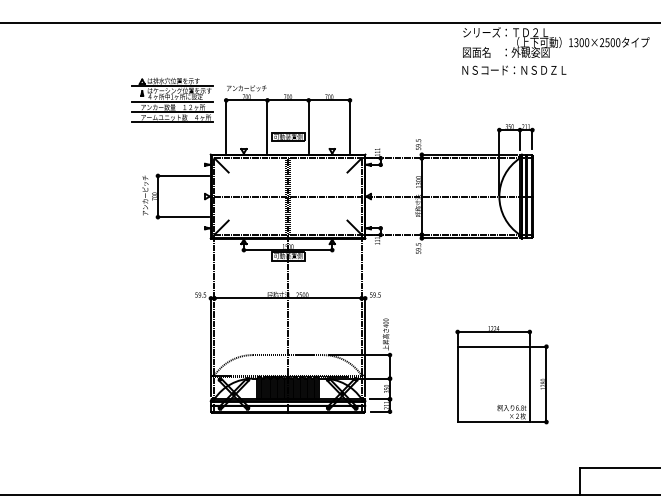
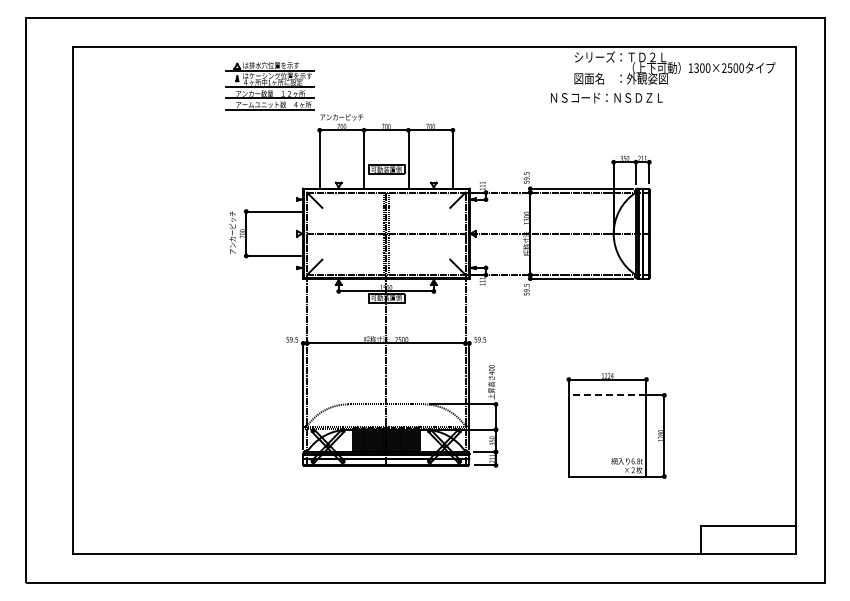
text: (514, 70) -> (606, 98), moved
part: (172, 100) -> (269, 86), moved
line: (493, 346) -> (607, 395), solid -> dashed

